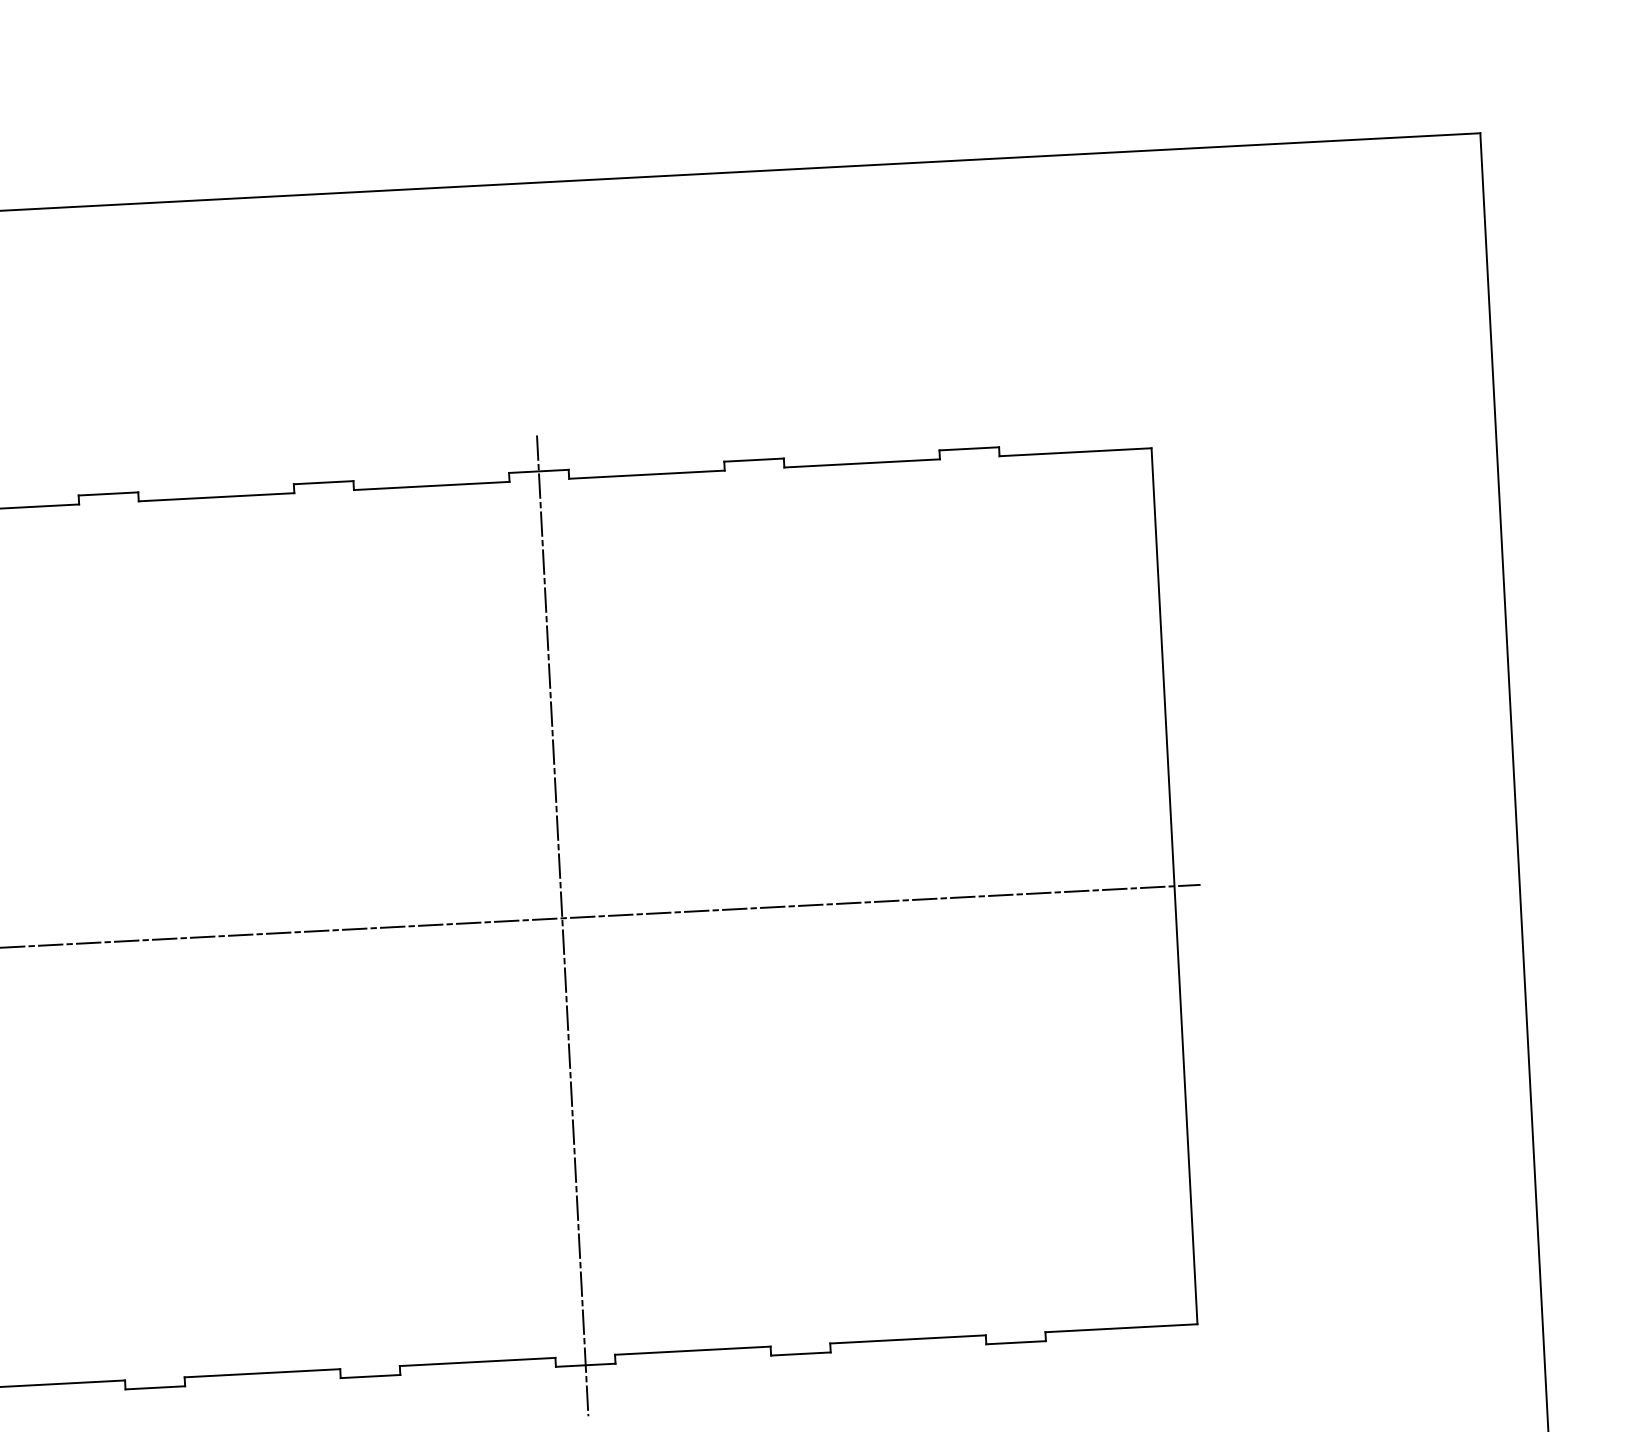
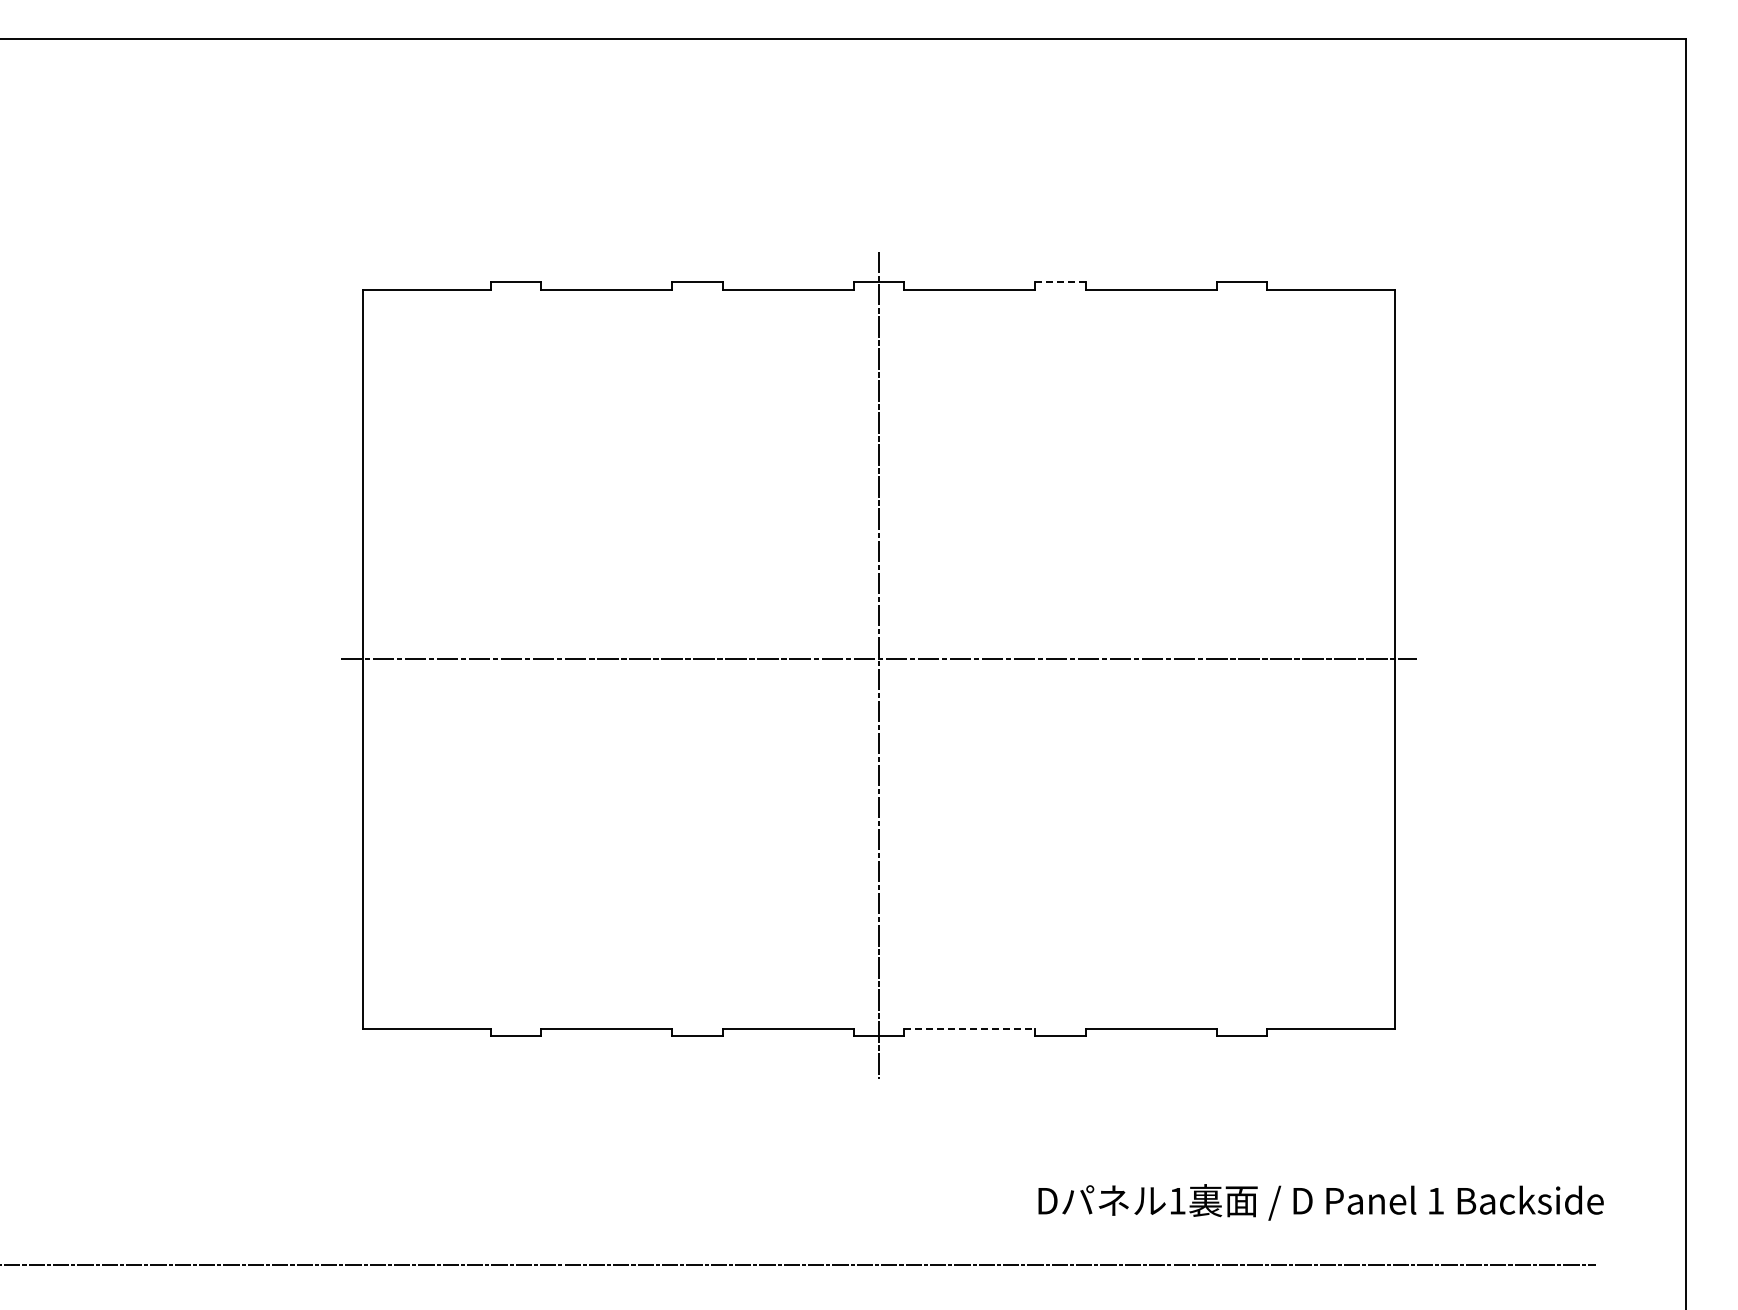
line: (755, 460) -> (1061, 282), solid -> dashed
line: (692, 1350) -> (969, 1028), solid -> dashed

